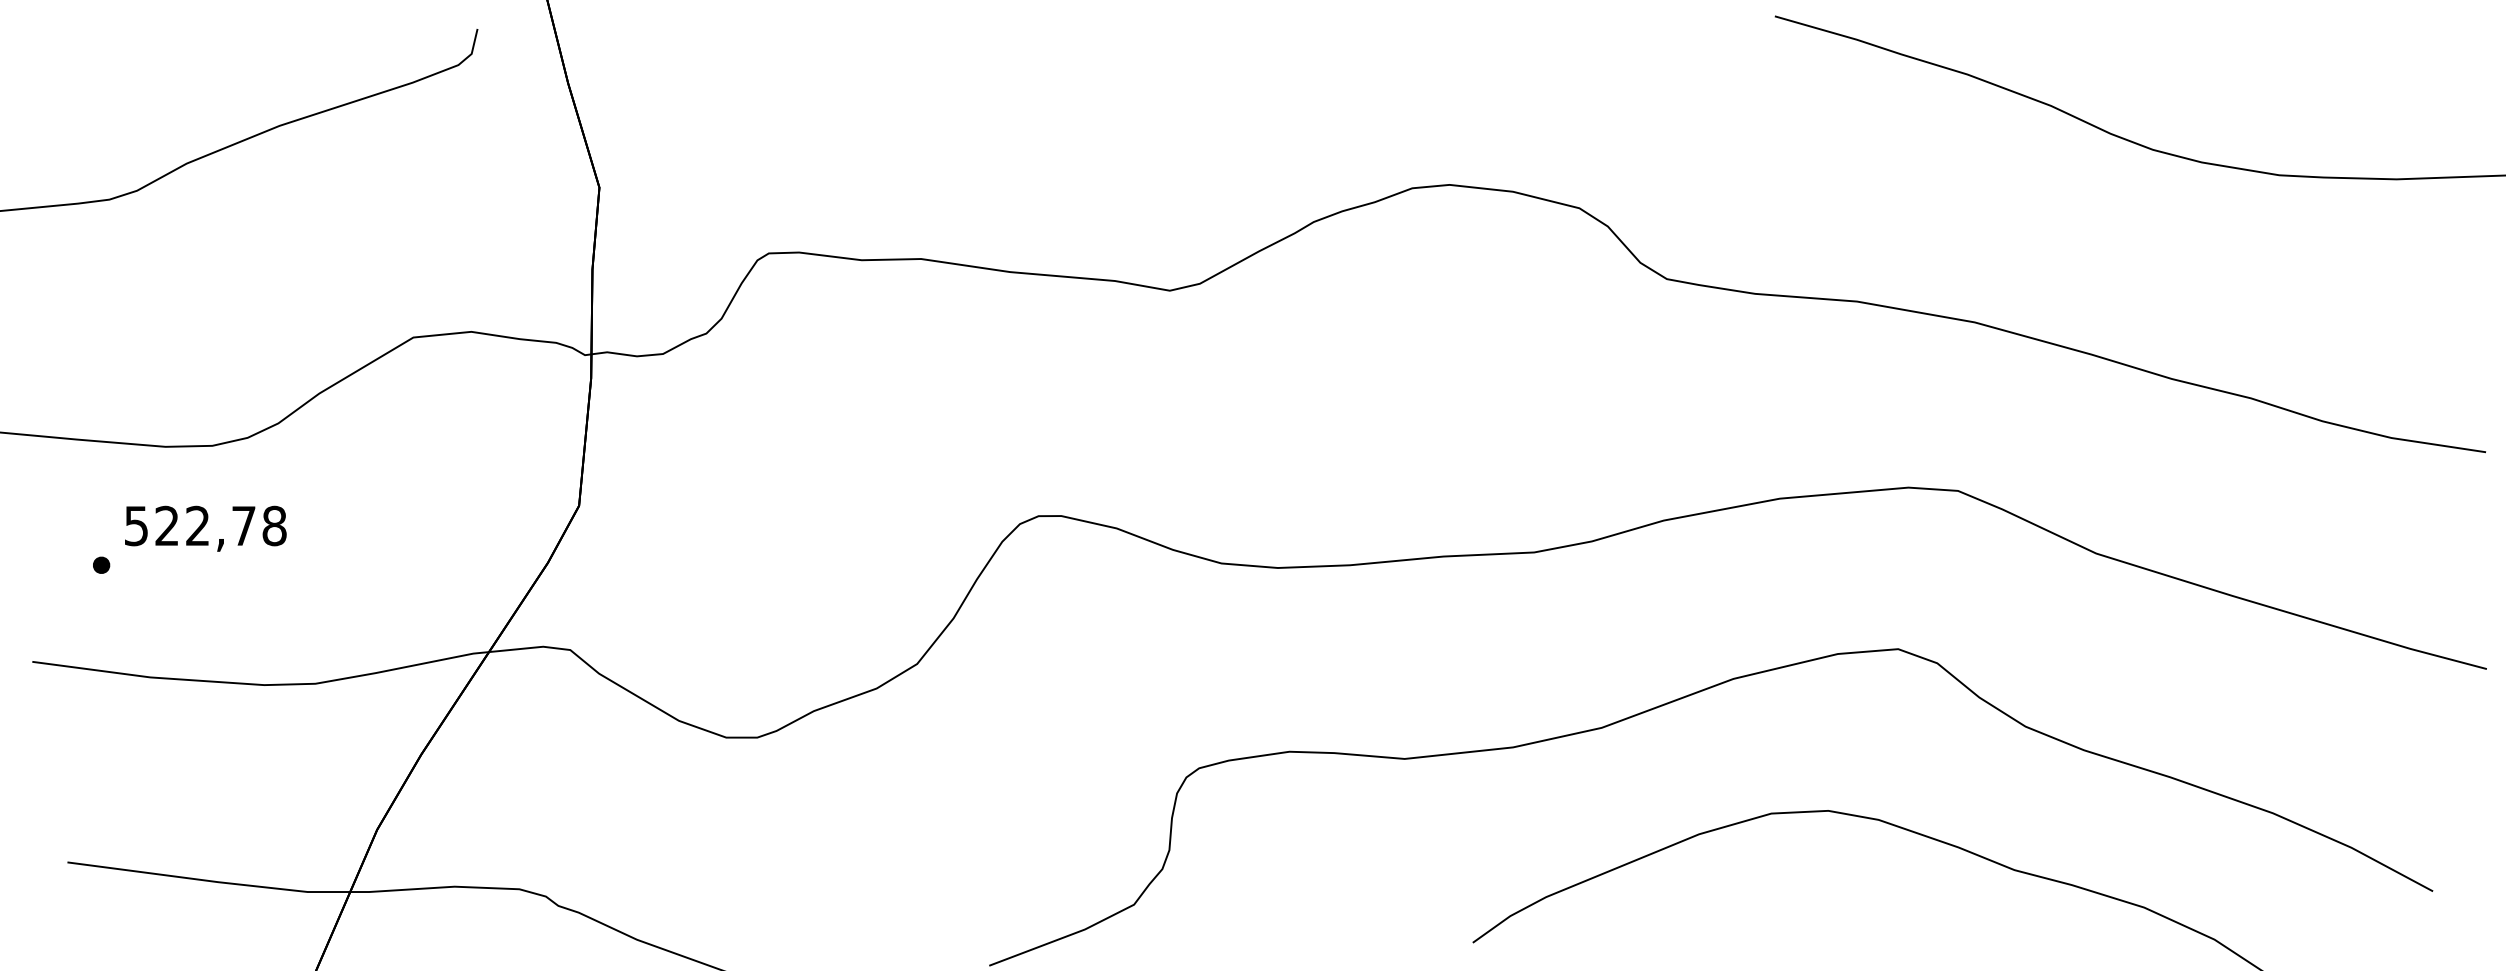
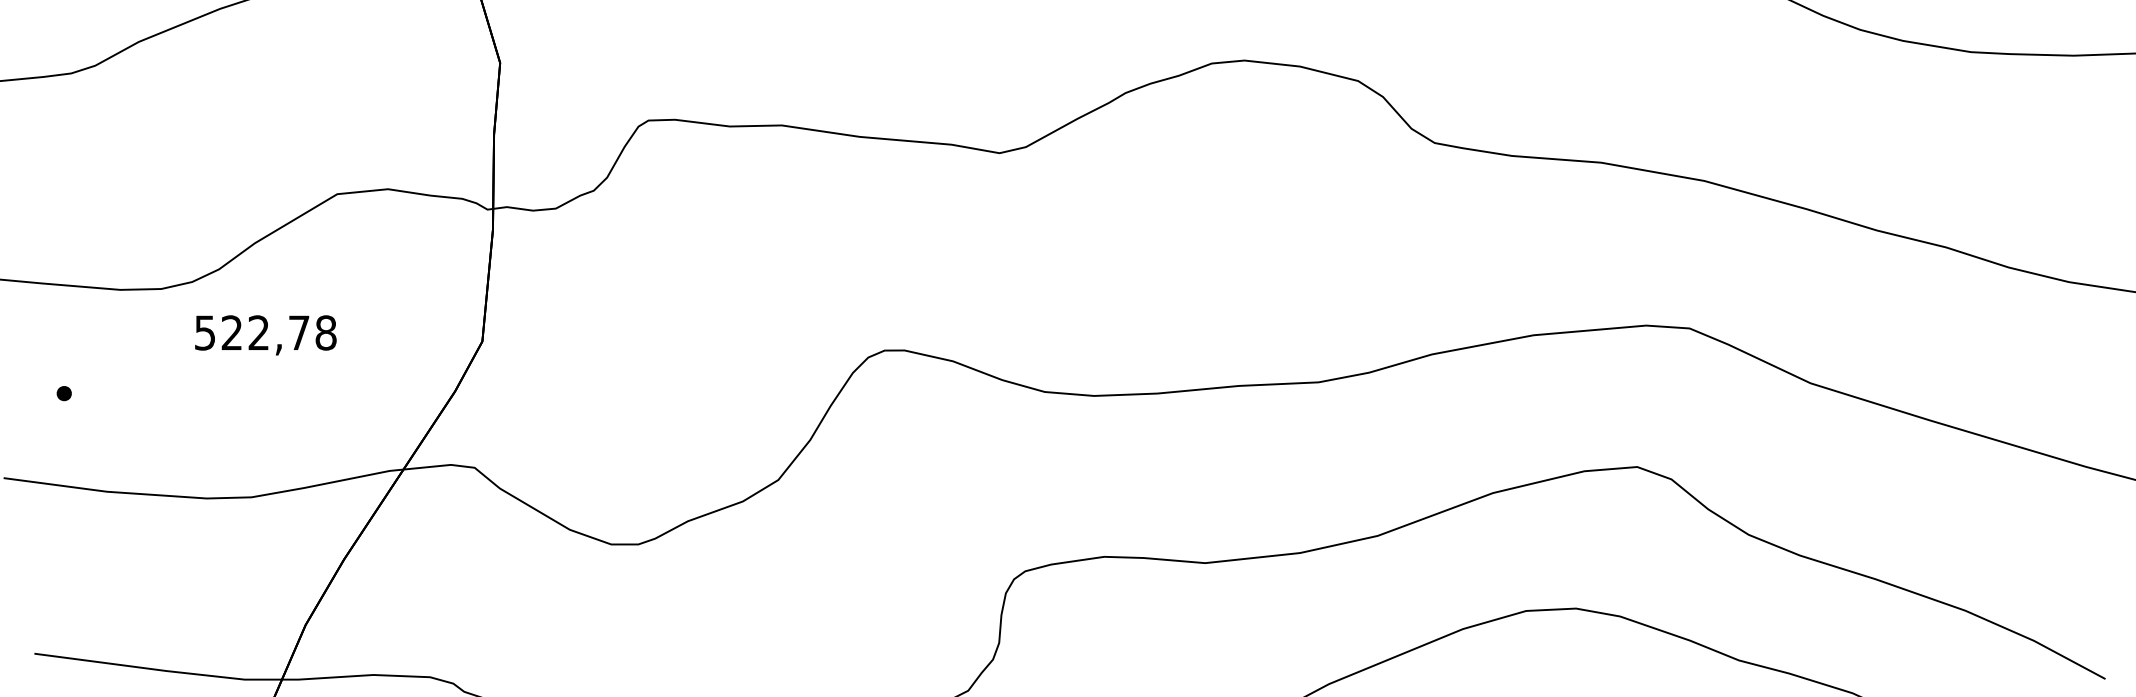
text: (205, 528) -> (265, 335), moved

